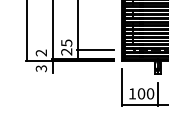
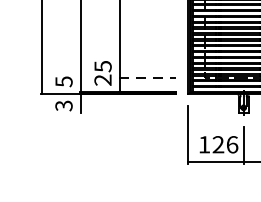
line: (95, 50) -> (147, 77), solid -> dashed
text: (41, 52) -> (64, 80), 2 -> 5
text: (145, 93) -> (224, 144), 100 -> 126

